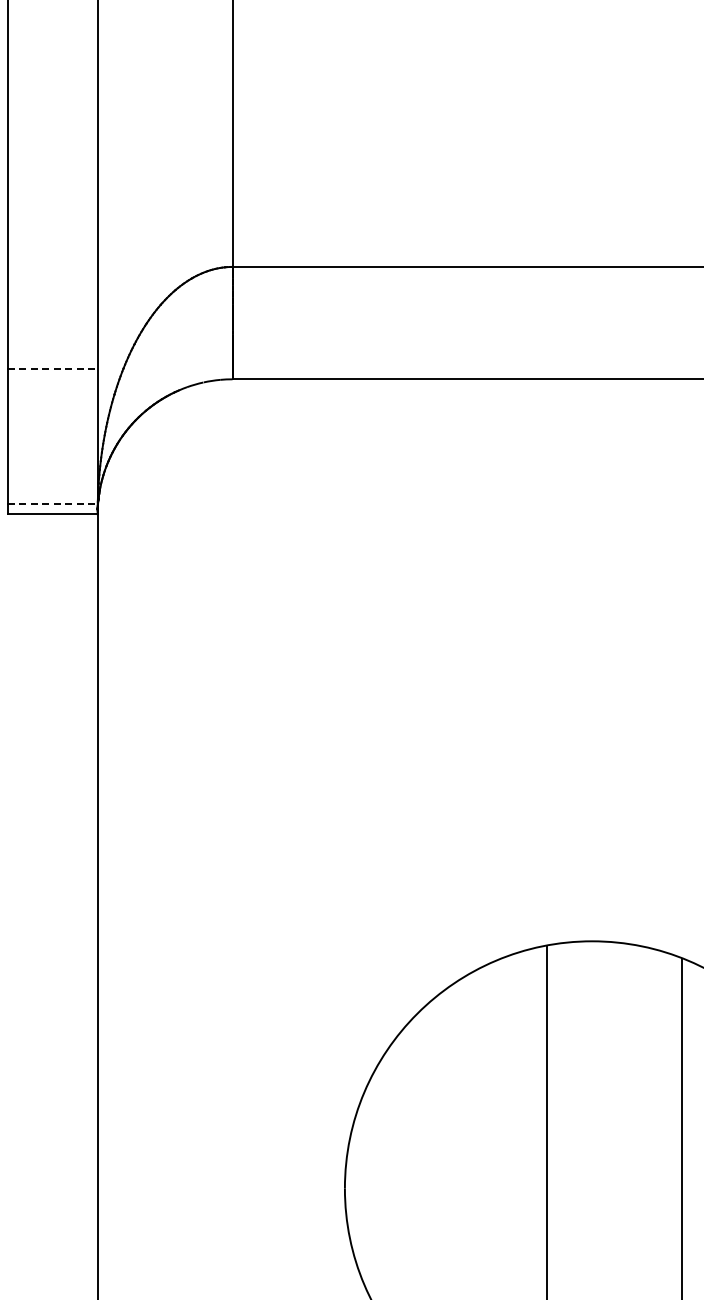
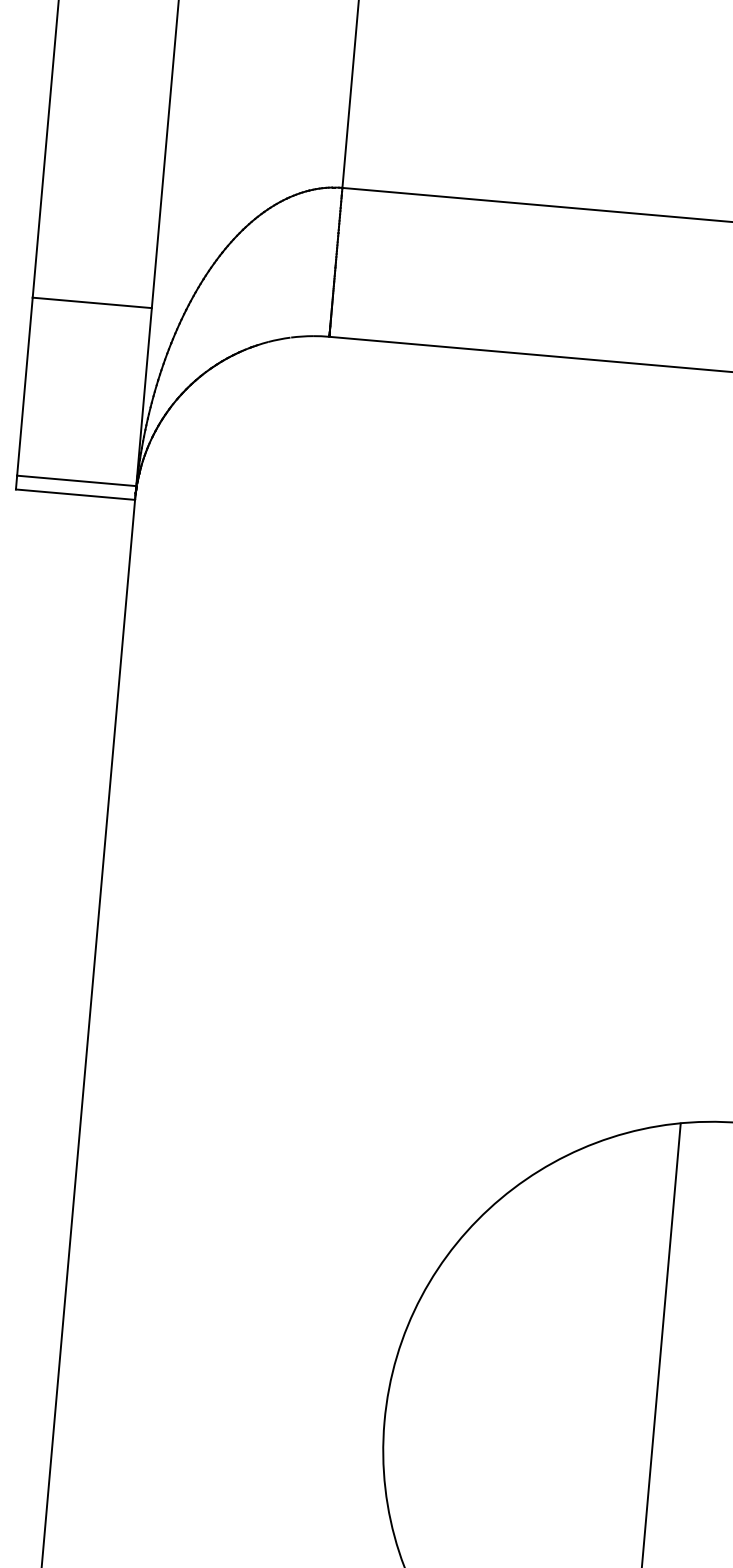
line: (52, 369) -> (92, 302), dashed -> solid
line: (52, 503) -> (76, 480), dashed -> solid

